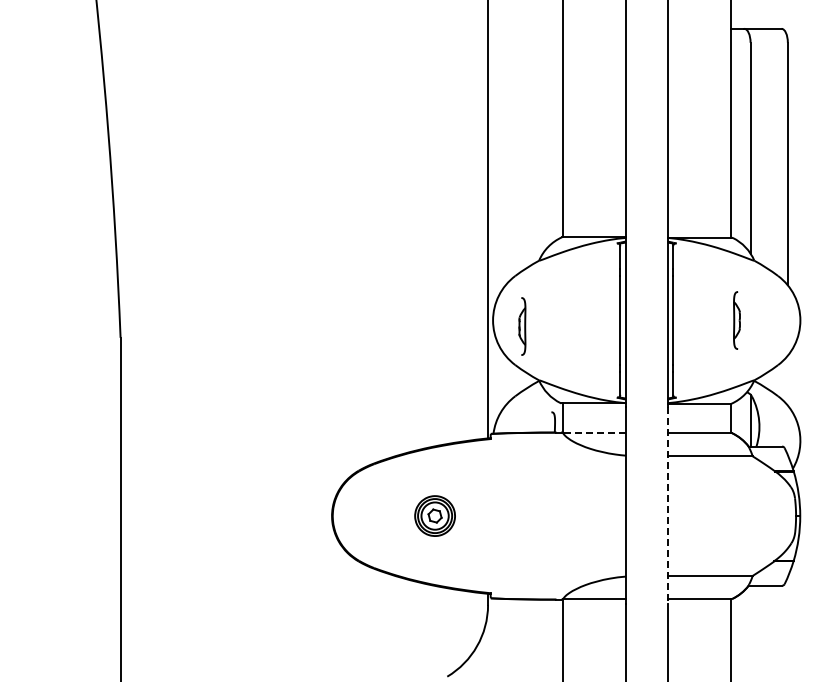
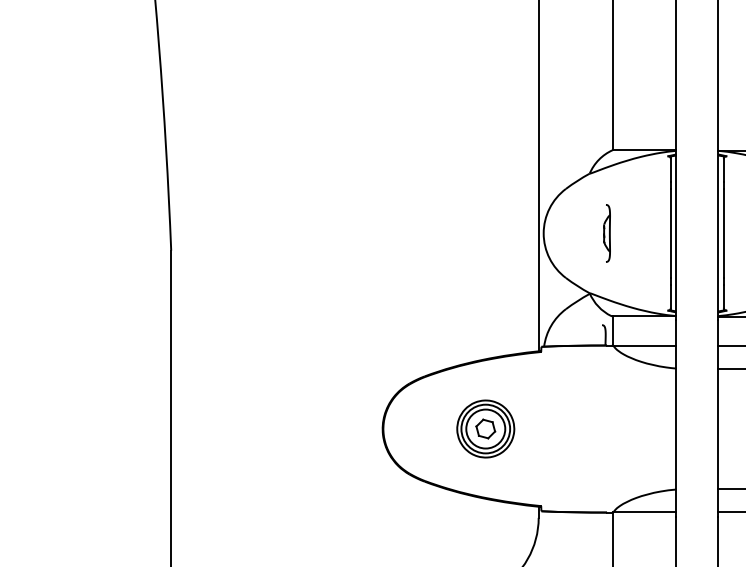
part: (522, 326) -> (607, 233), moved
line: (594, 433) -> (645, 346), dashed -> solid
line: (667, 505) -> (718, 418), dashed -> solid
part: (434, 515) -> (485, 428), size x1.43

